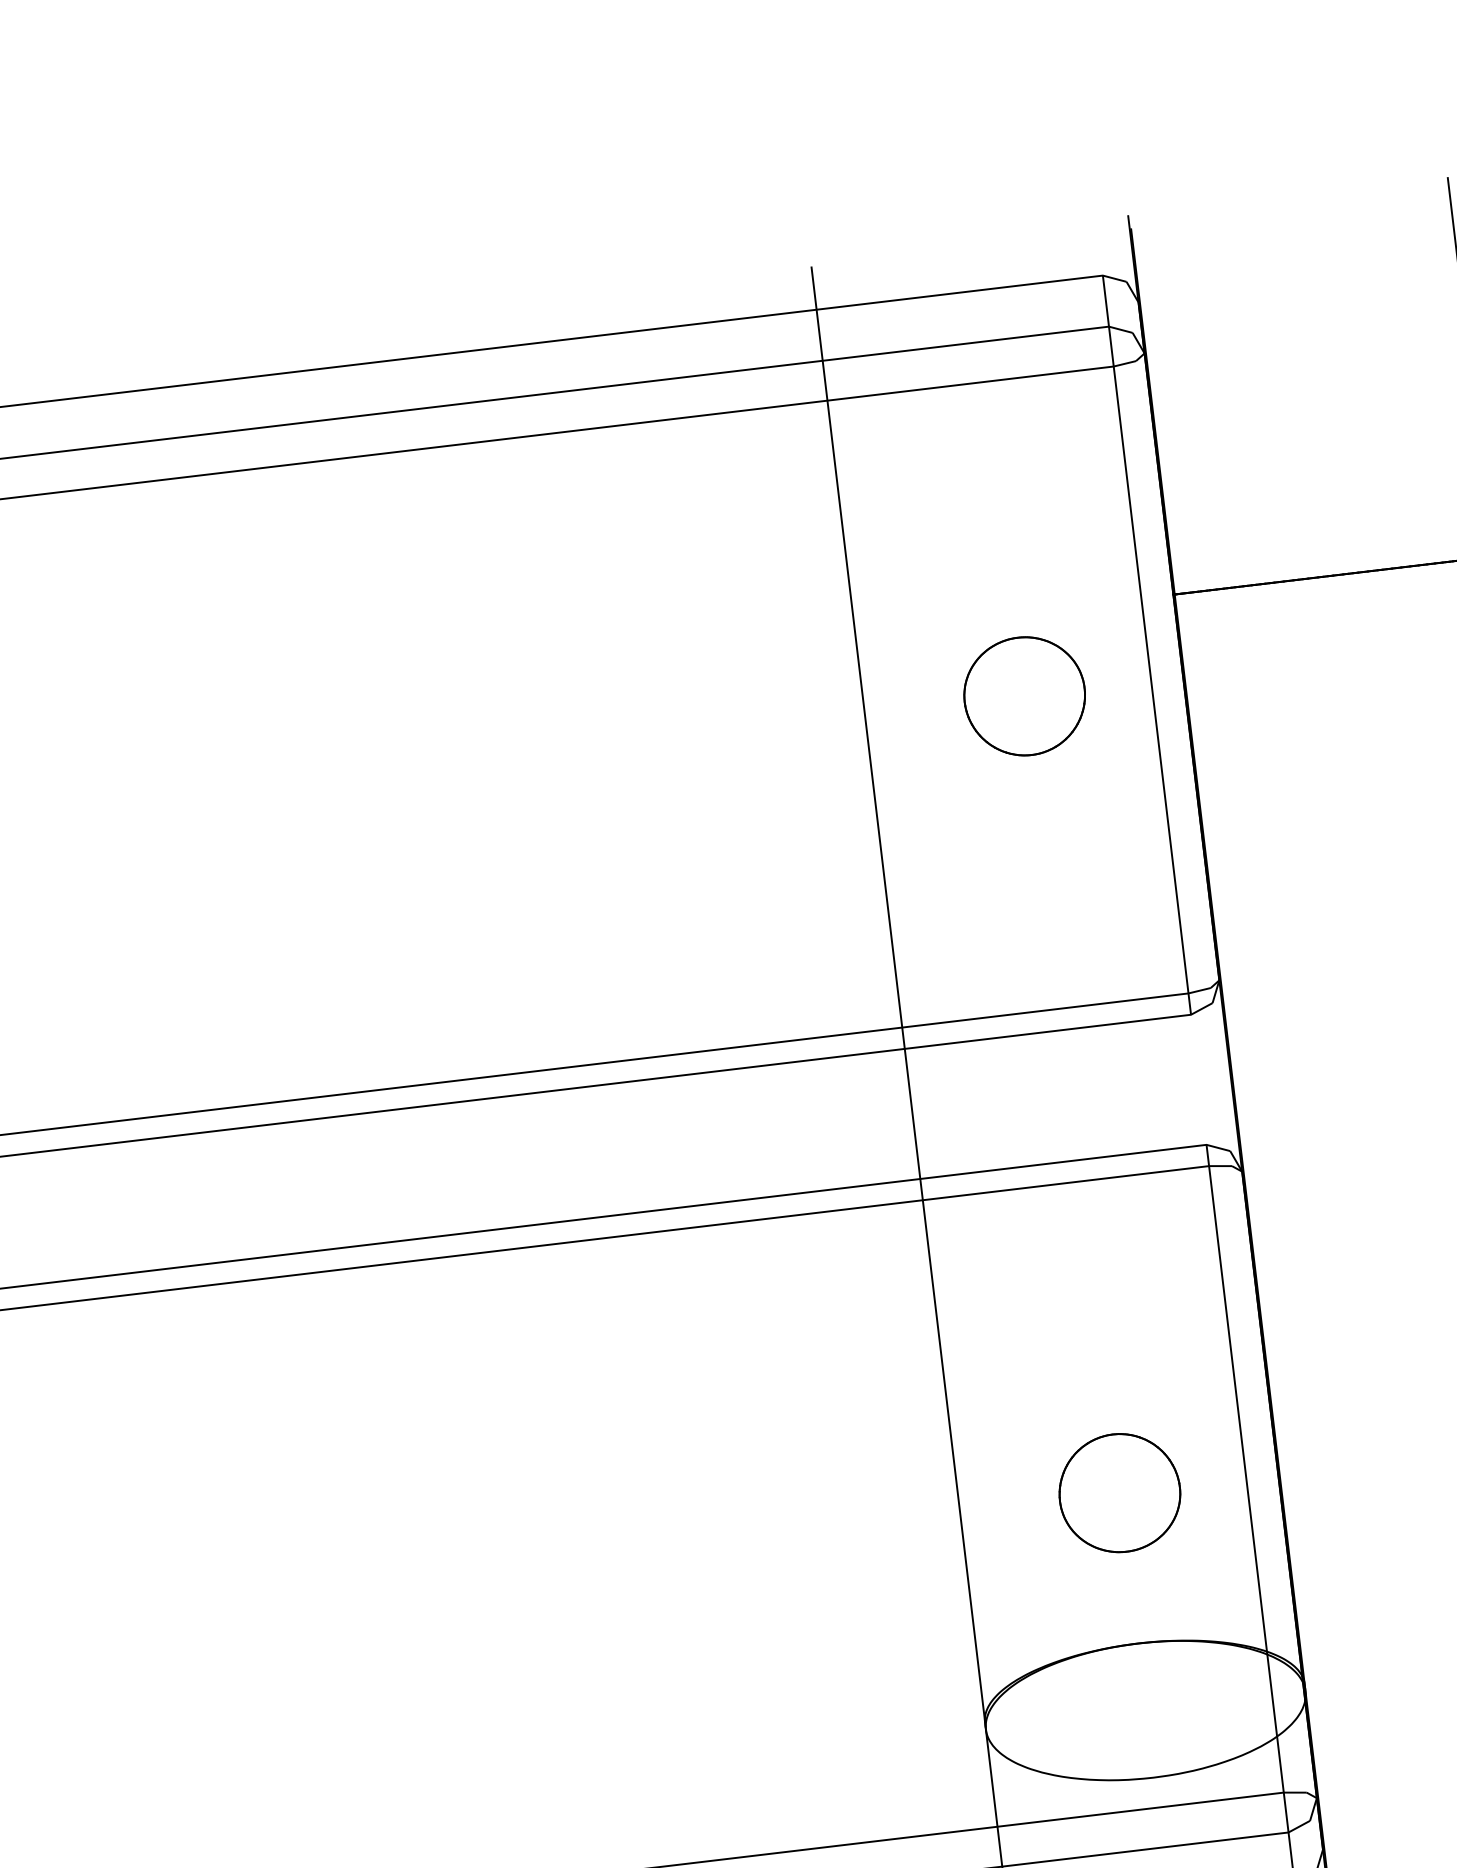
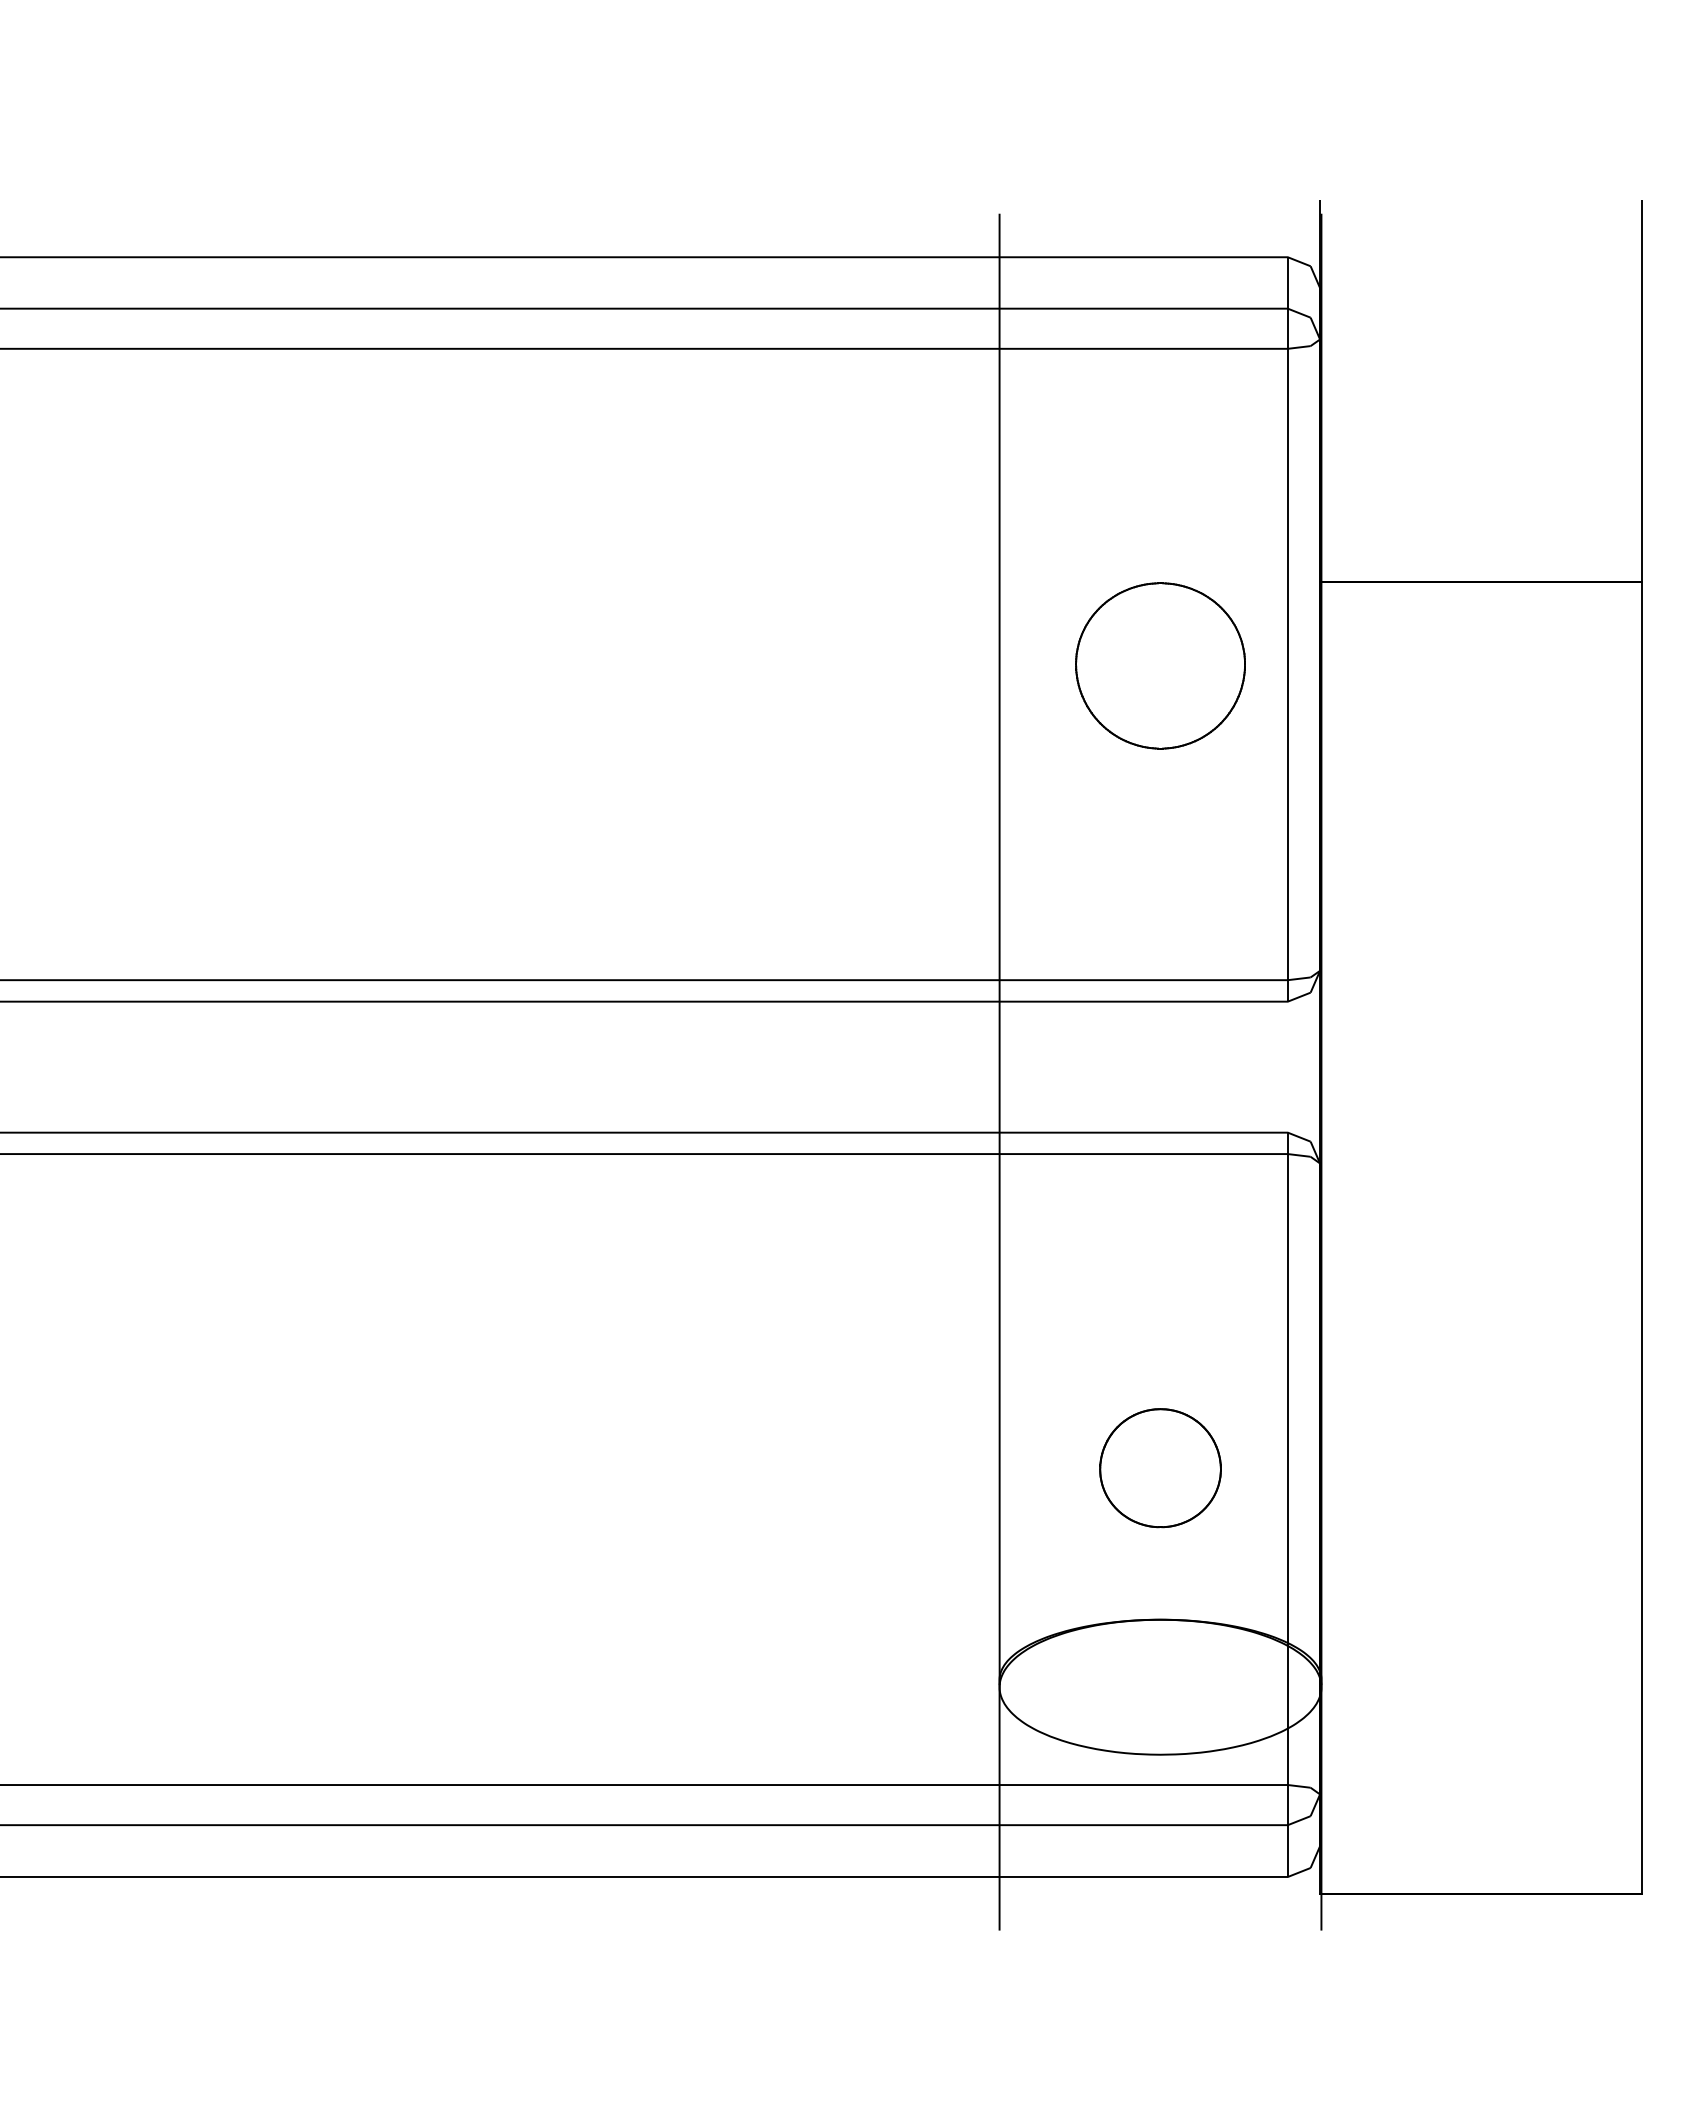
part: (1024, 696) -> (1160, 665), size x1.4

